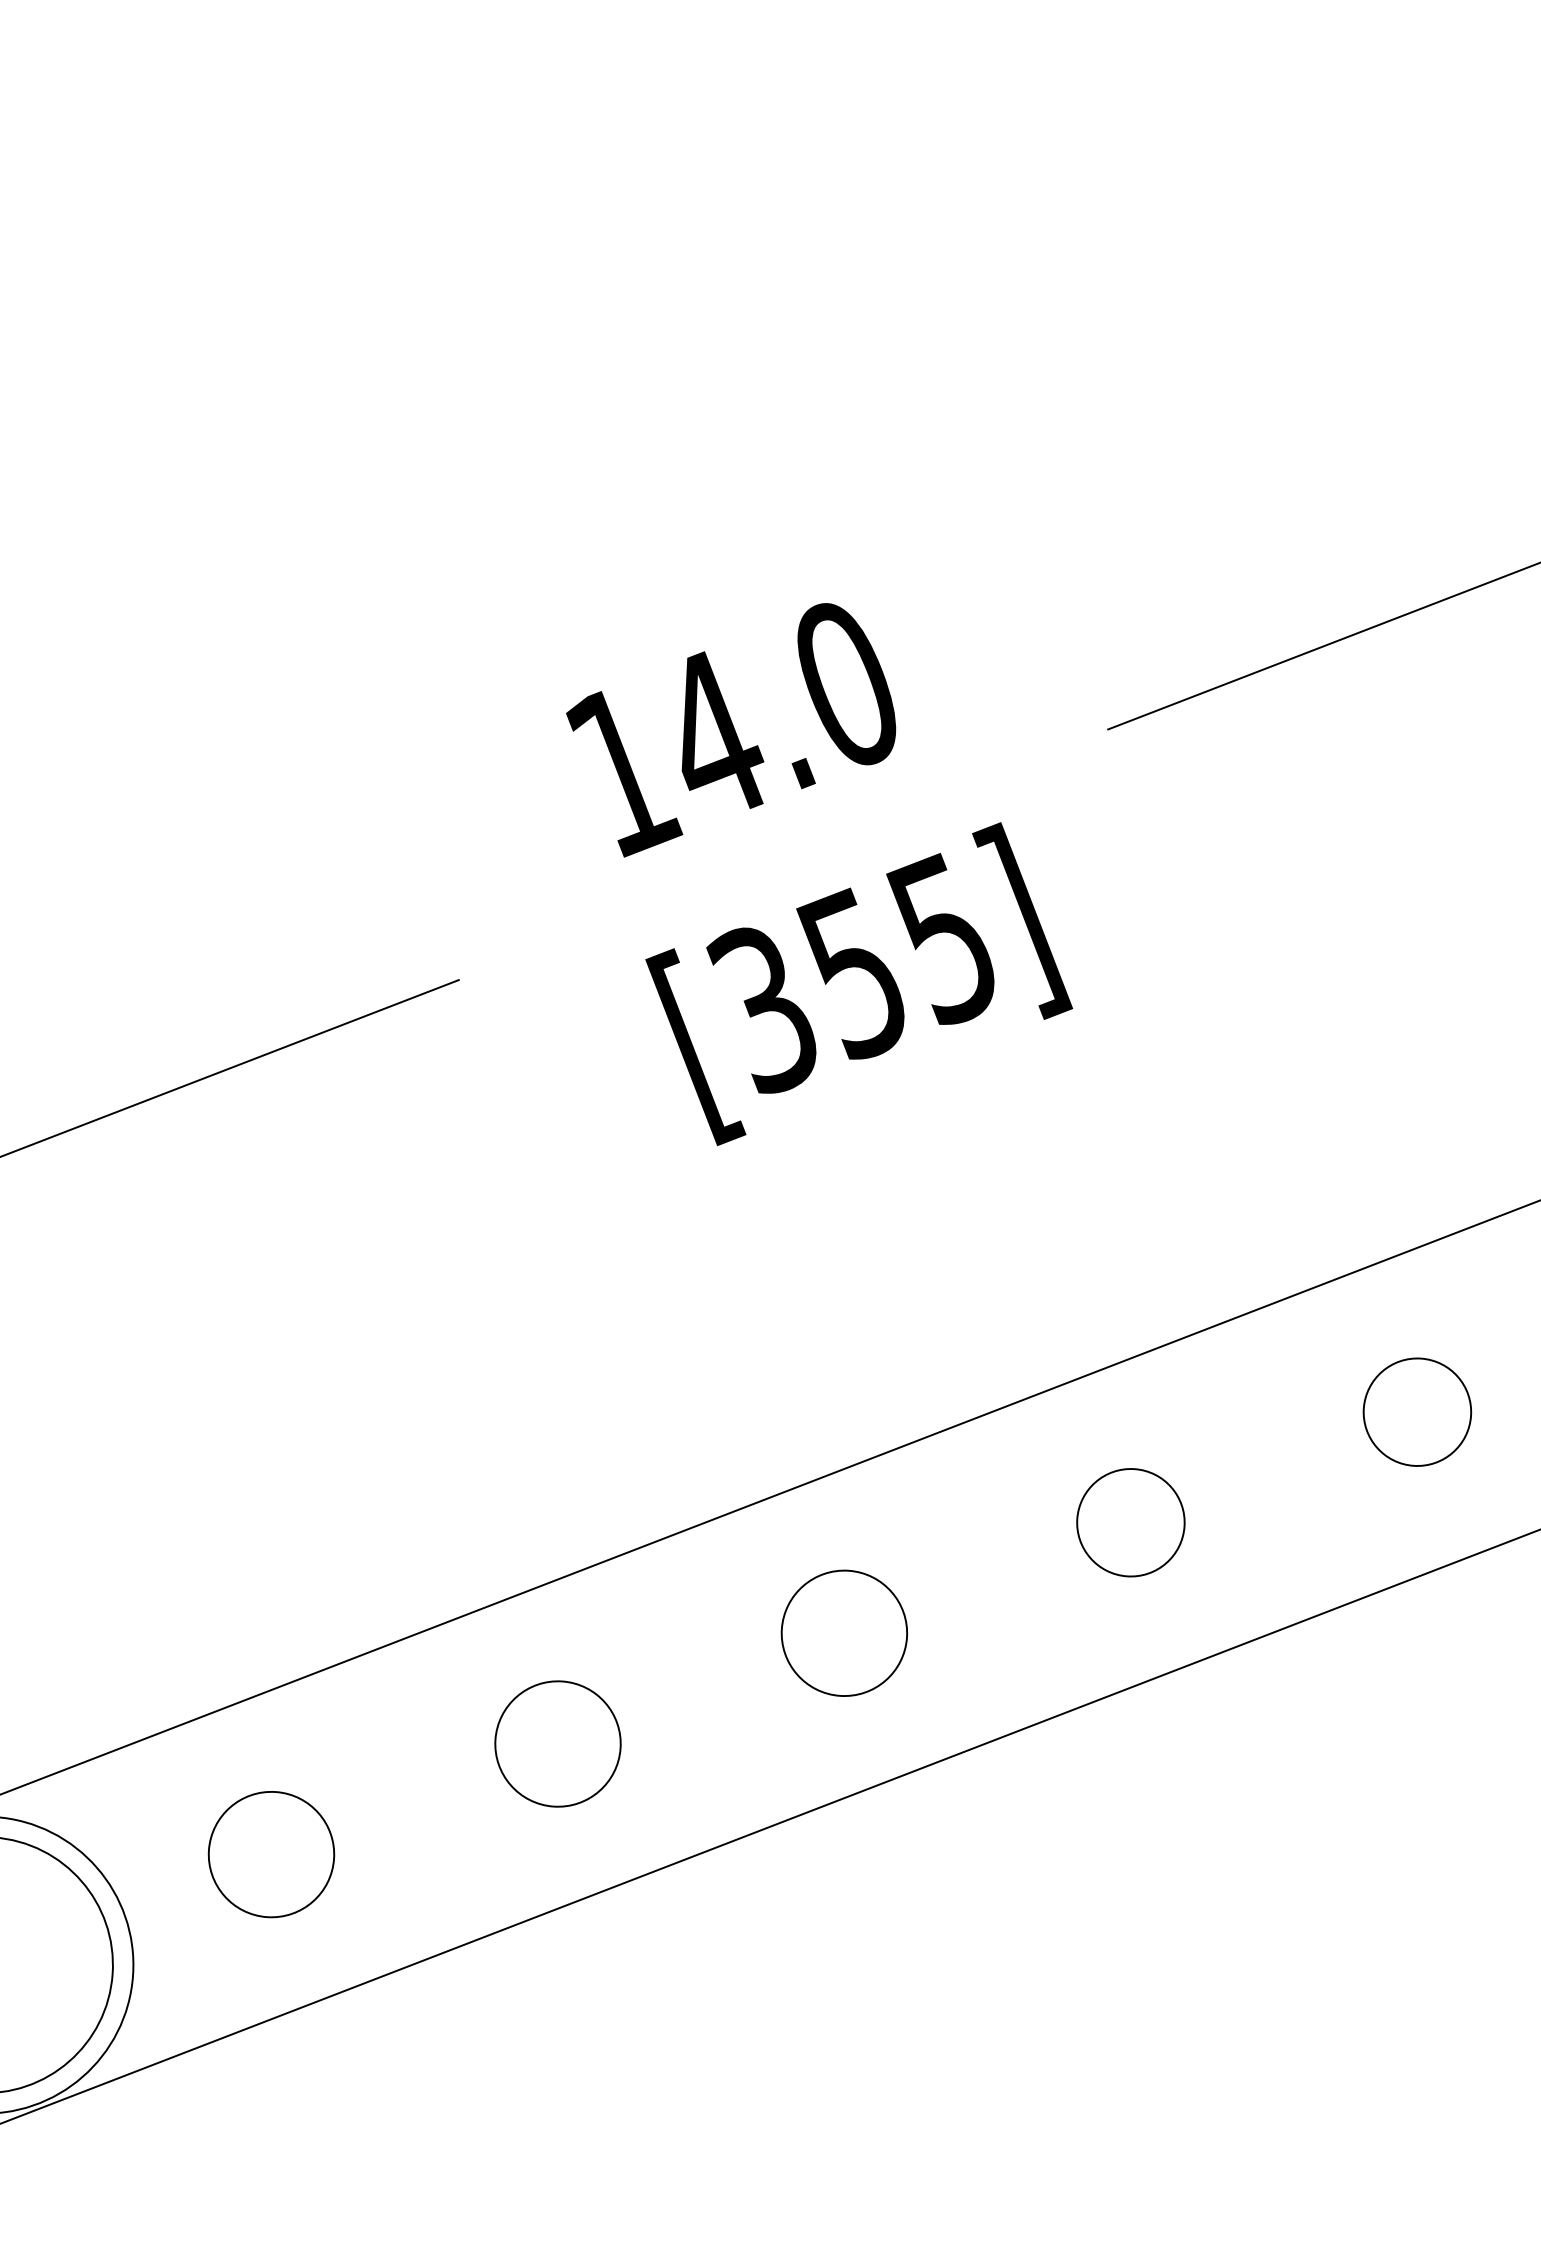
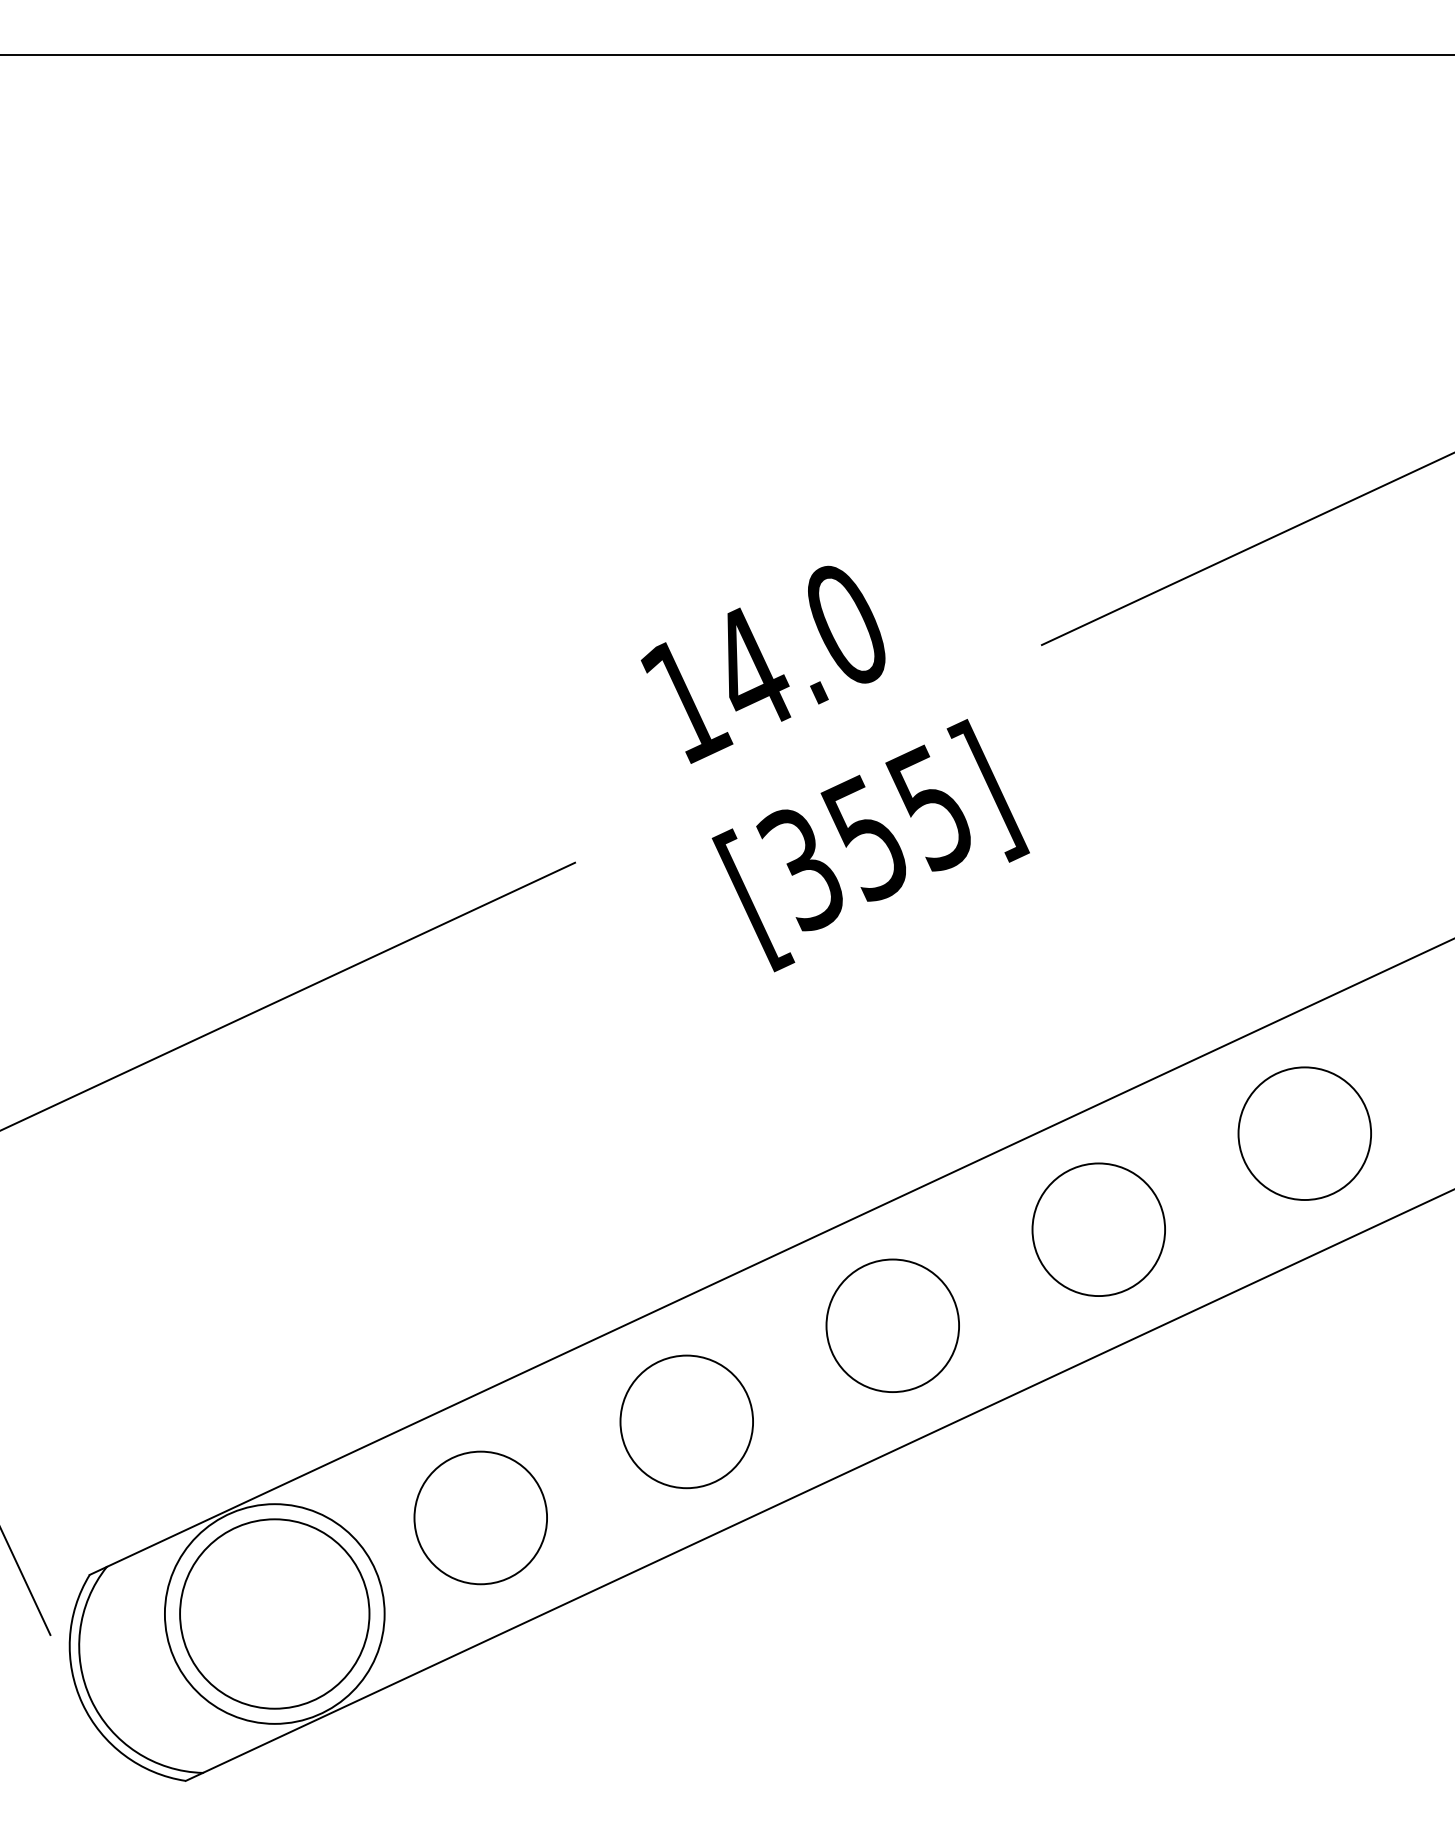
circle: (1417, 1412) -> (1304, 1133), size x1.67
circle: (1130, 1522) -> (1098, 1229), size x1.67
circle: (844, 1632) -> (892, 1325), size x1.43
circle: (557, 1743) -> (686, 1421), size x1.43
circle: (271, 1853) -> (480, 1517), size x1.43

